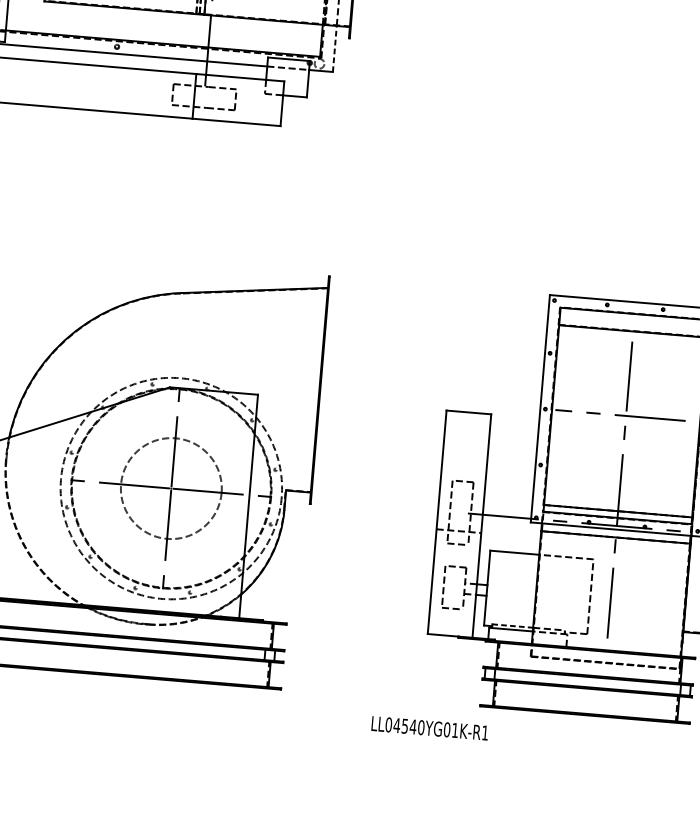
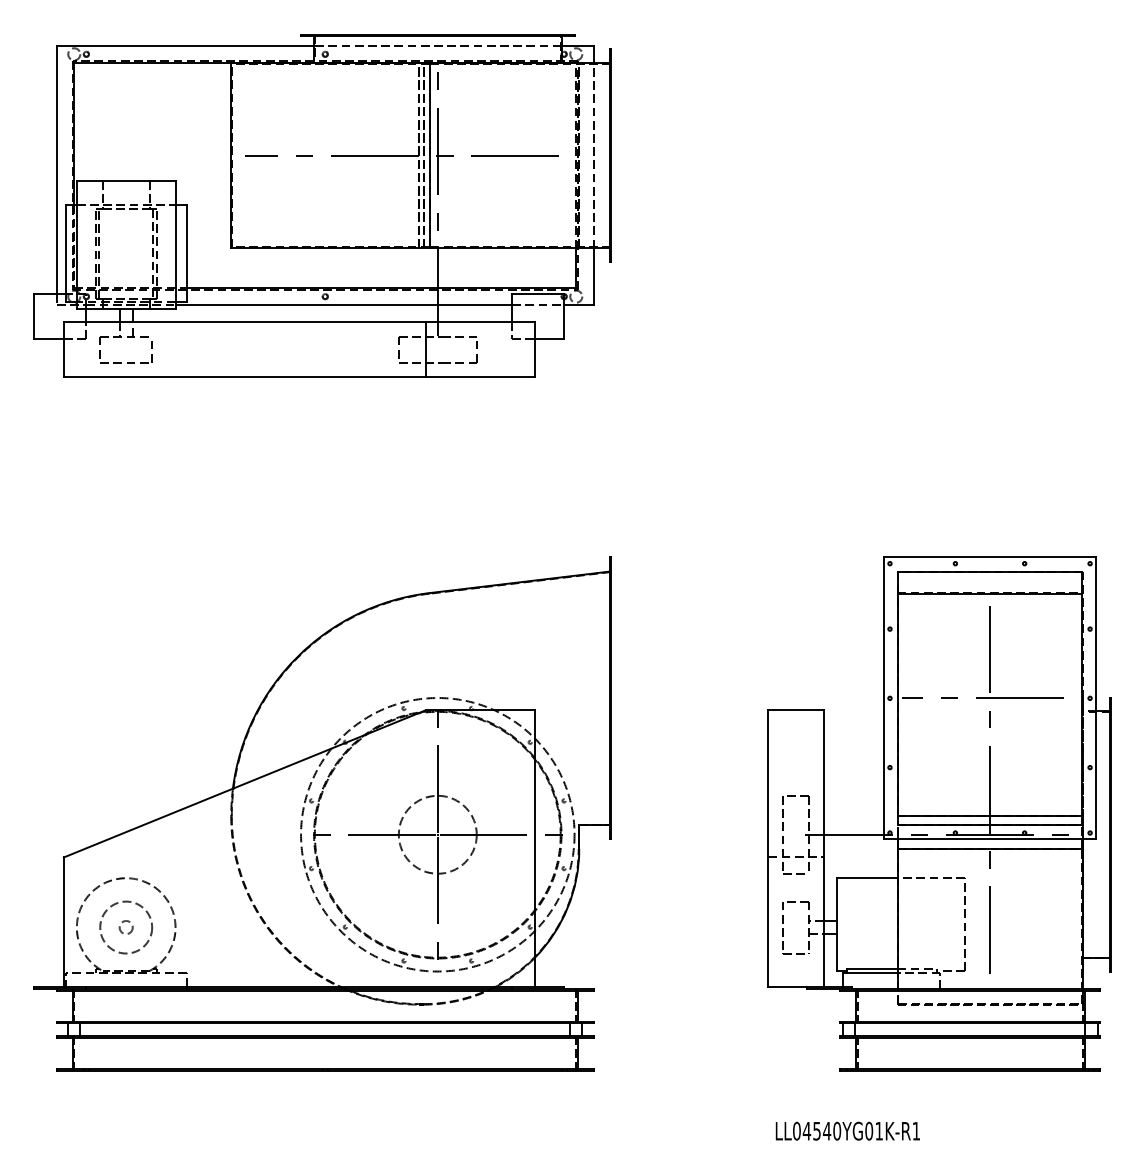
line: (334, 48) -> (593, 276), dashed -> solid
circle: (171, 488) -> (437, 834), size x0.62
line: (512, 625) -> (872, 968), dashed -> solid
text: (429, 727) -> (847, 1130), moved

